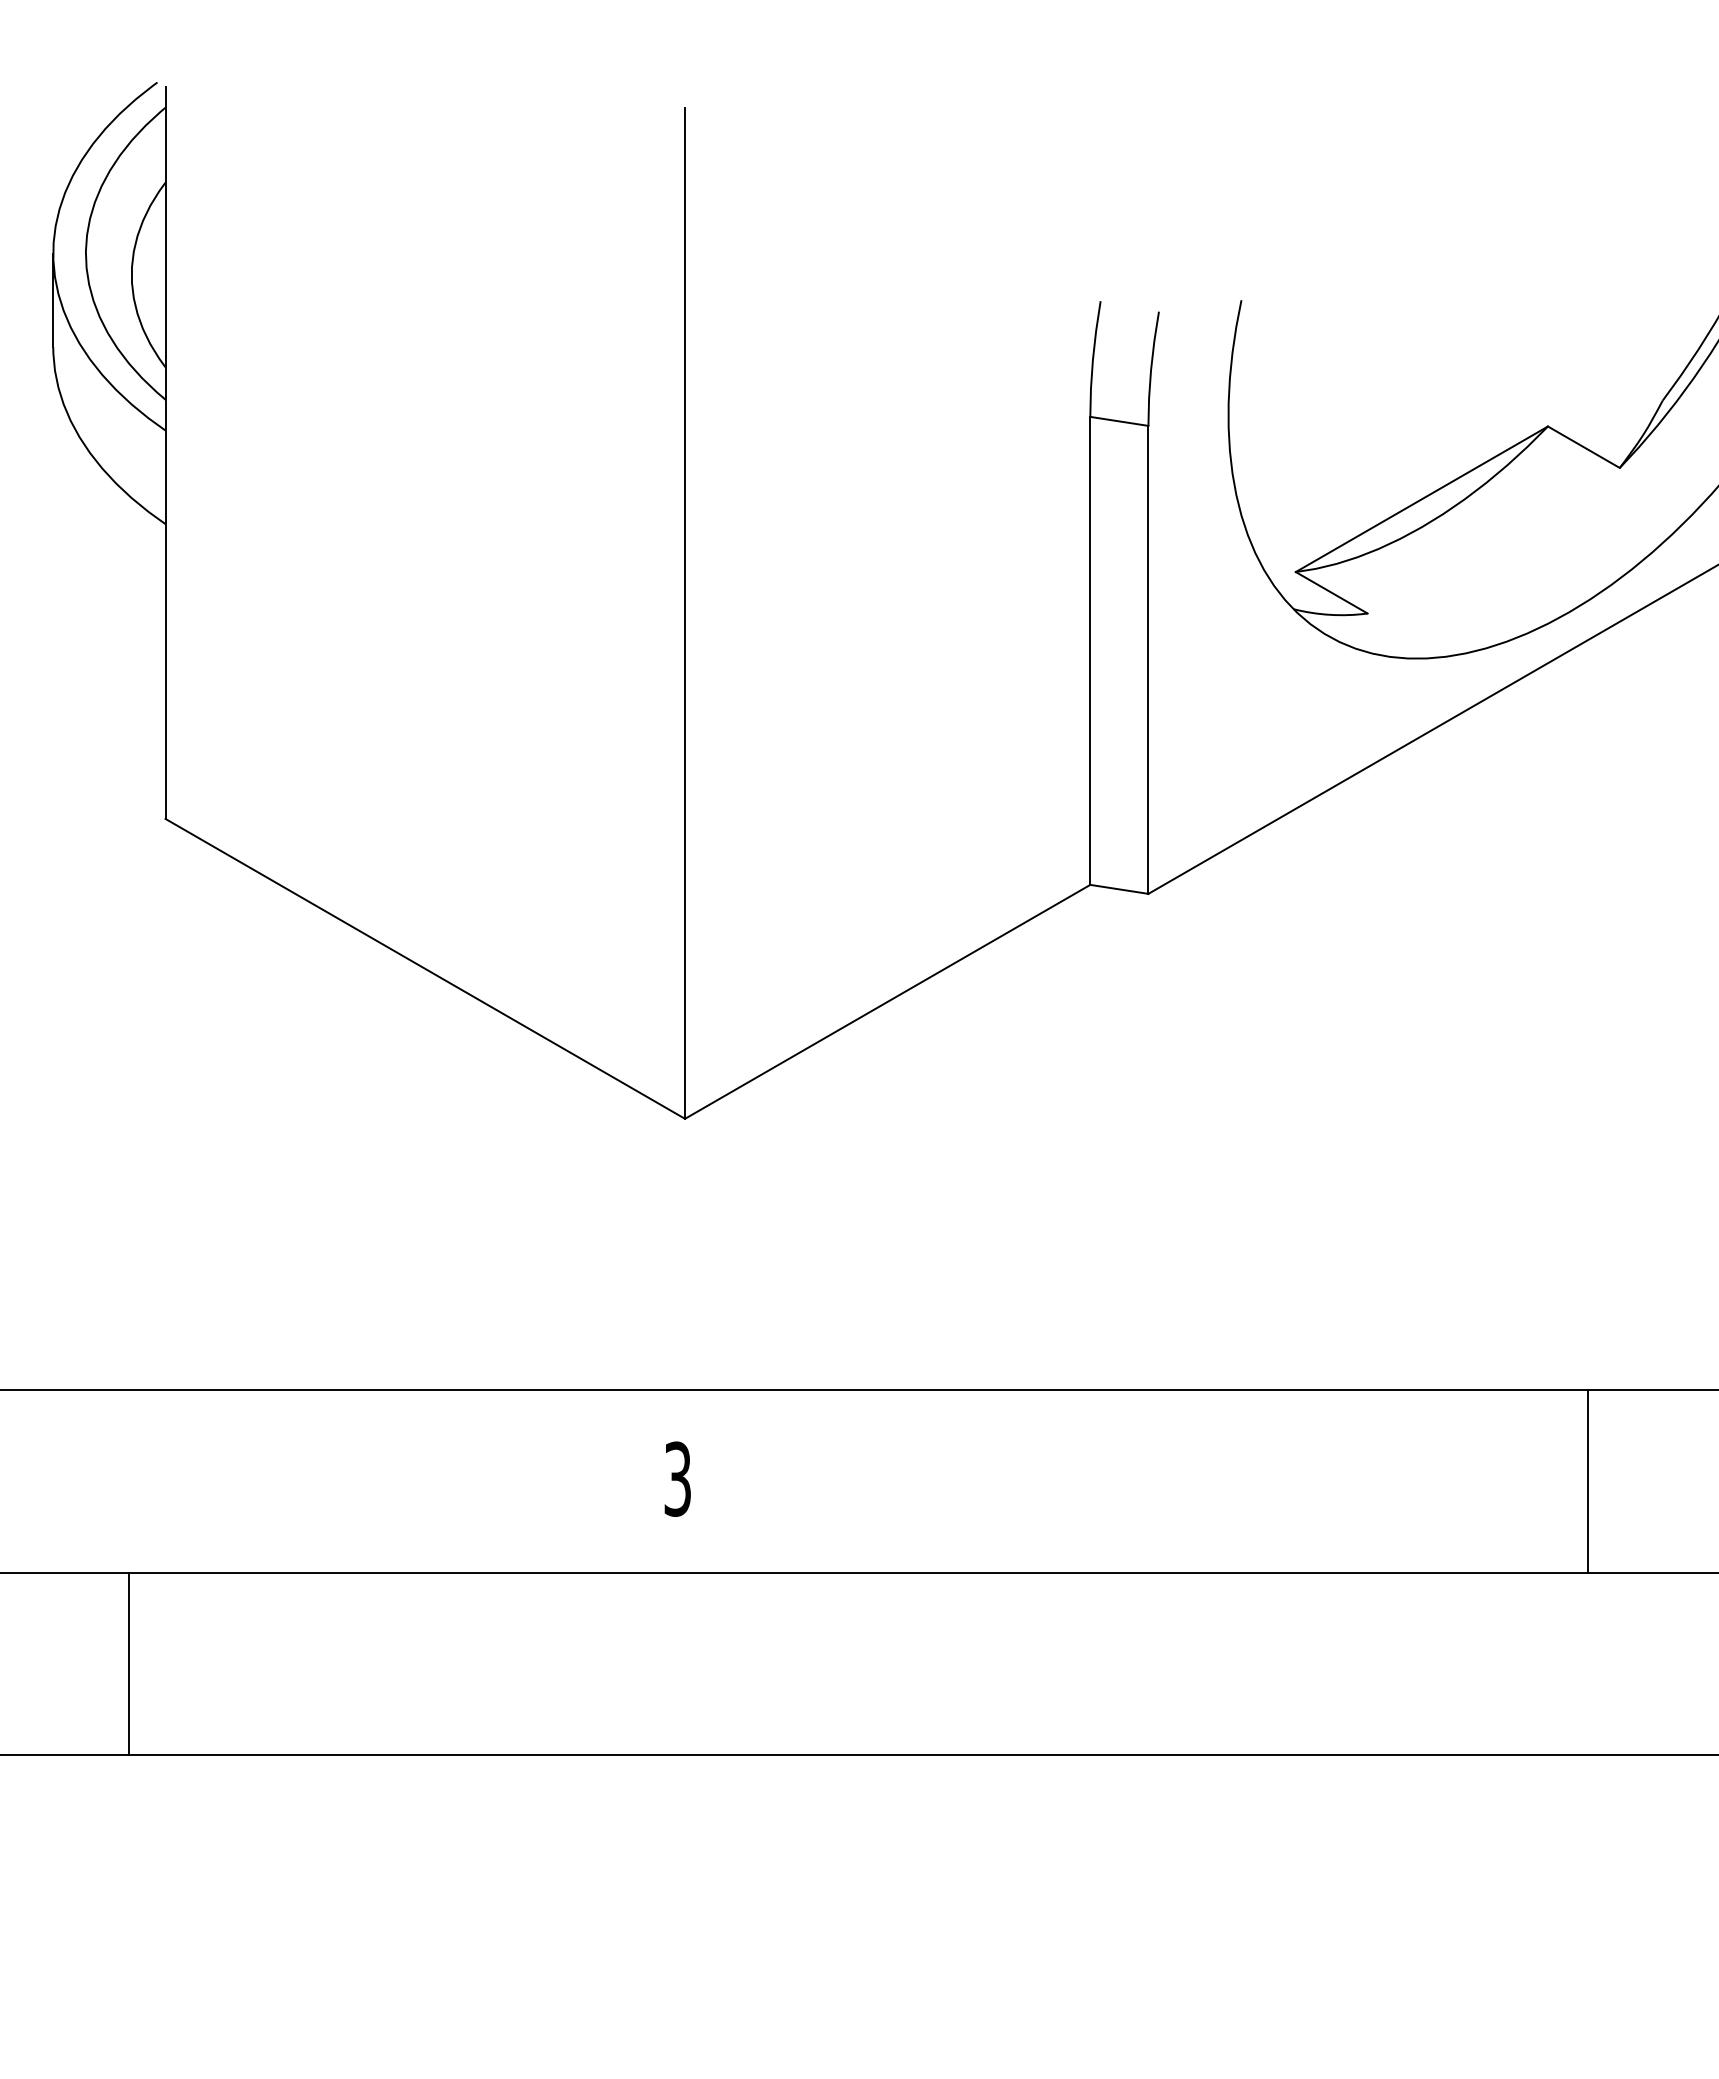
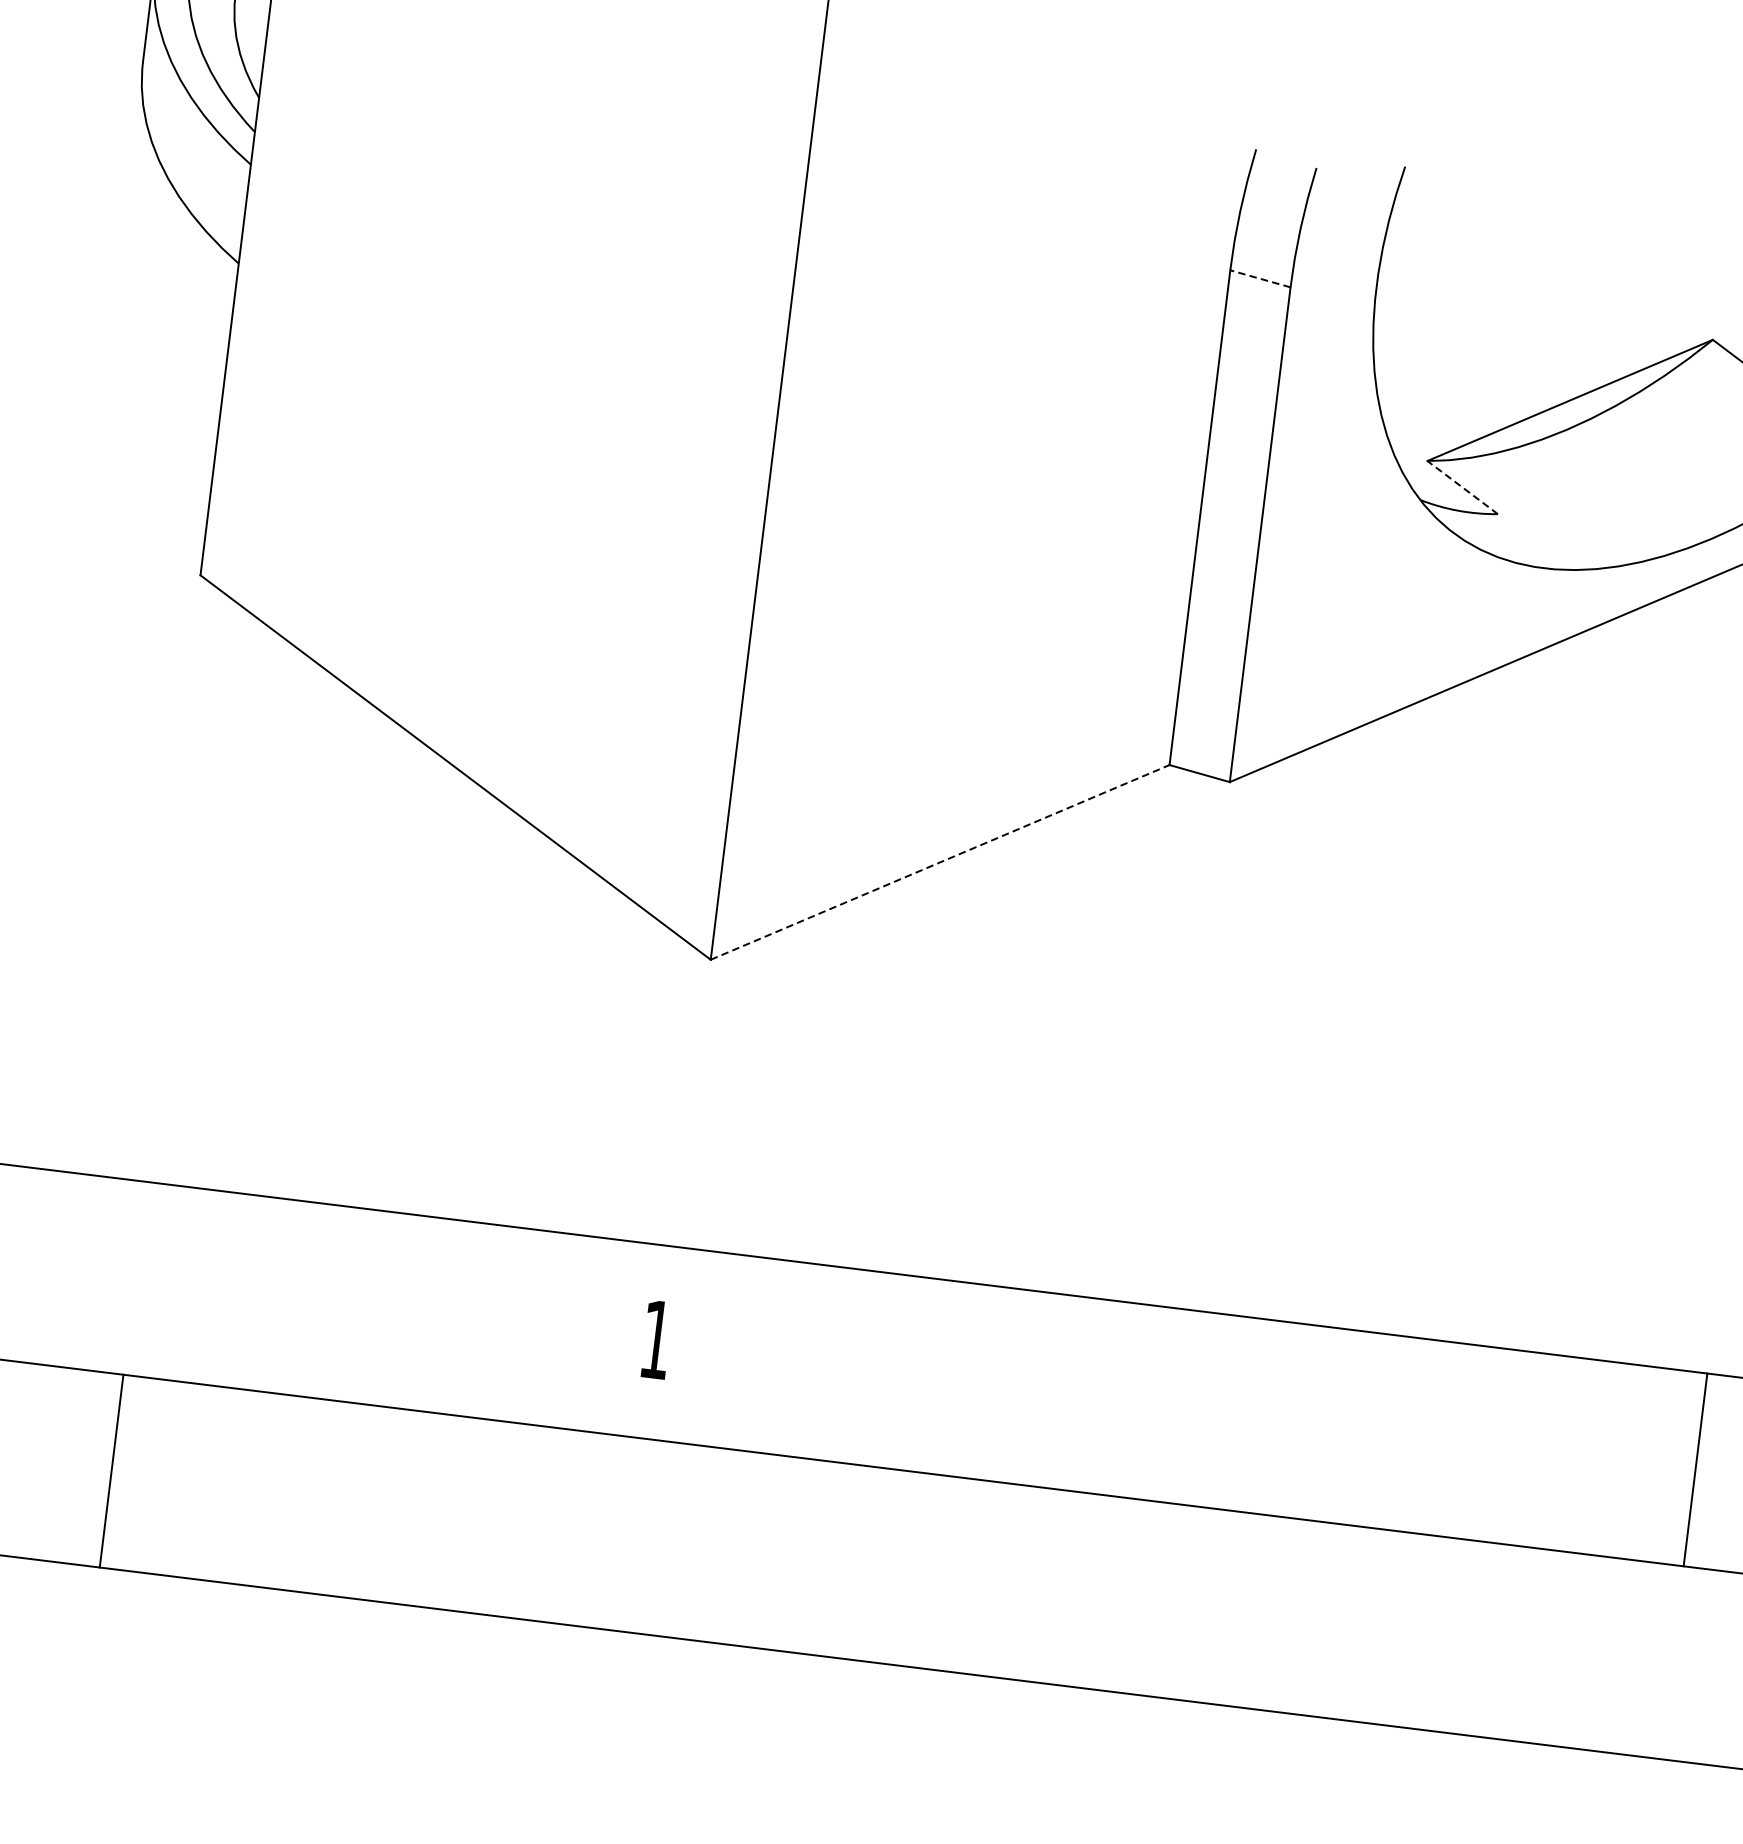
line: (1118, 421) -> (1259, 278), solid -> dashed
line: (1331, 592) -> (1462, 487), solid -> dashed
line: (887, 1001) -> (940, 862), solid -> dashed
text: (677, 1478) -> (656, 1339), 3 -> 1
line: (1588, 1481) -> (1695, 1469), moved
line: (129, 1663) -> (111, 1470), moved

